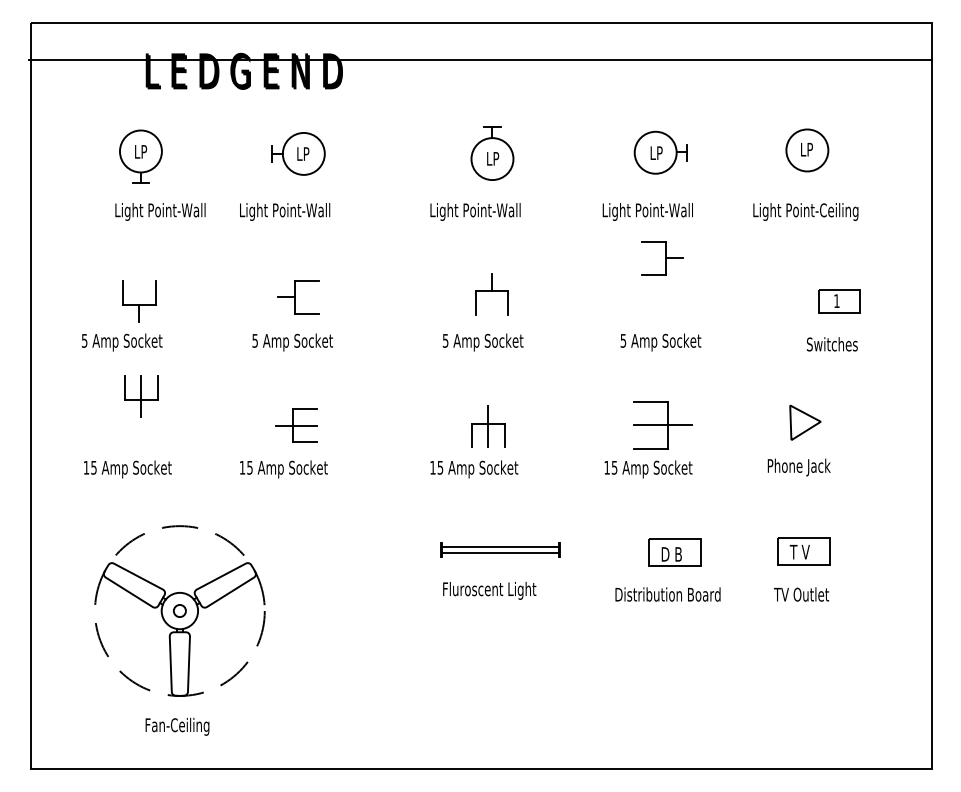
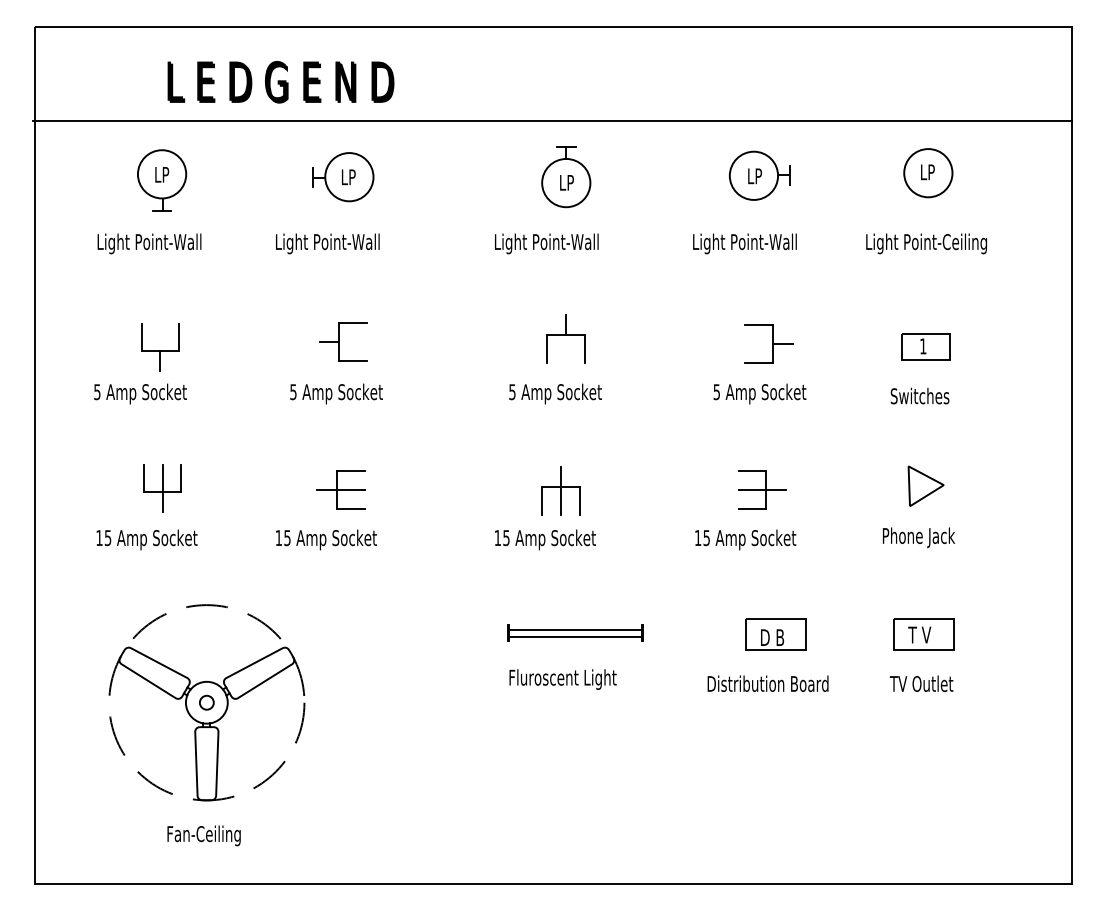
line: (480, 59) -> (552, 120), moved
text: (160, 211) -> (149, 243), moved
part: (662, 257) -> (768, 343), moved
part: (838, 301) -> (925, 346), moved
text: (831, 343) -> (919, 395), moved
part: (141, 396) -> (162, 488), moved
part: (663, 425) -> (762, 489), size x0.71

